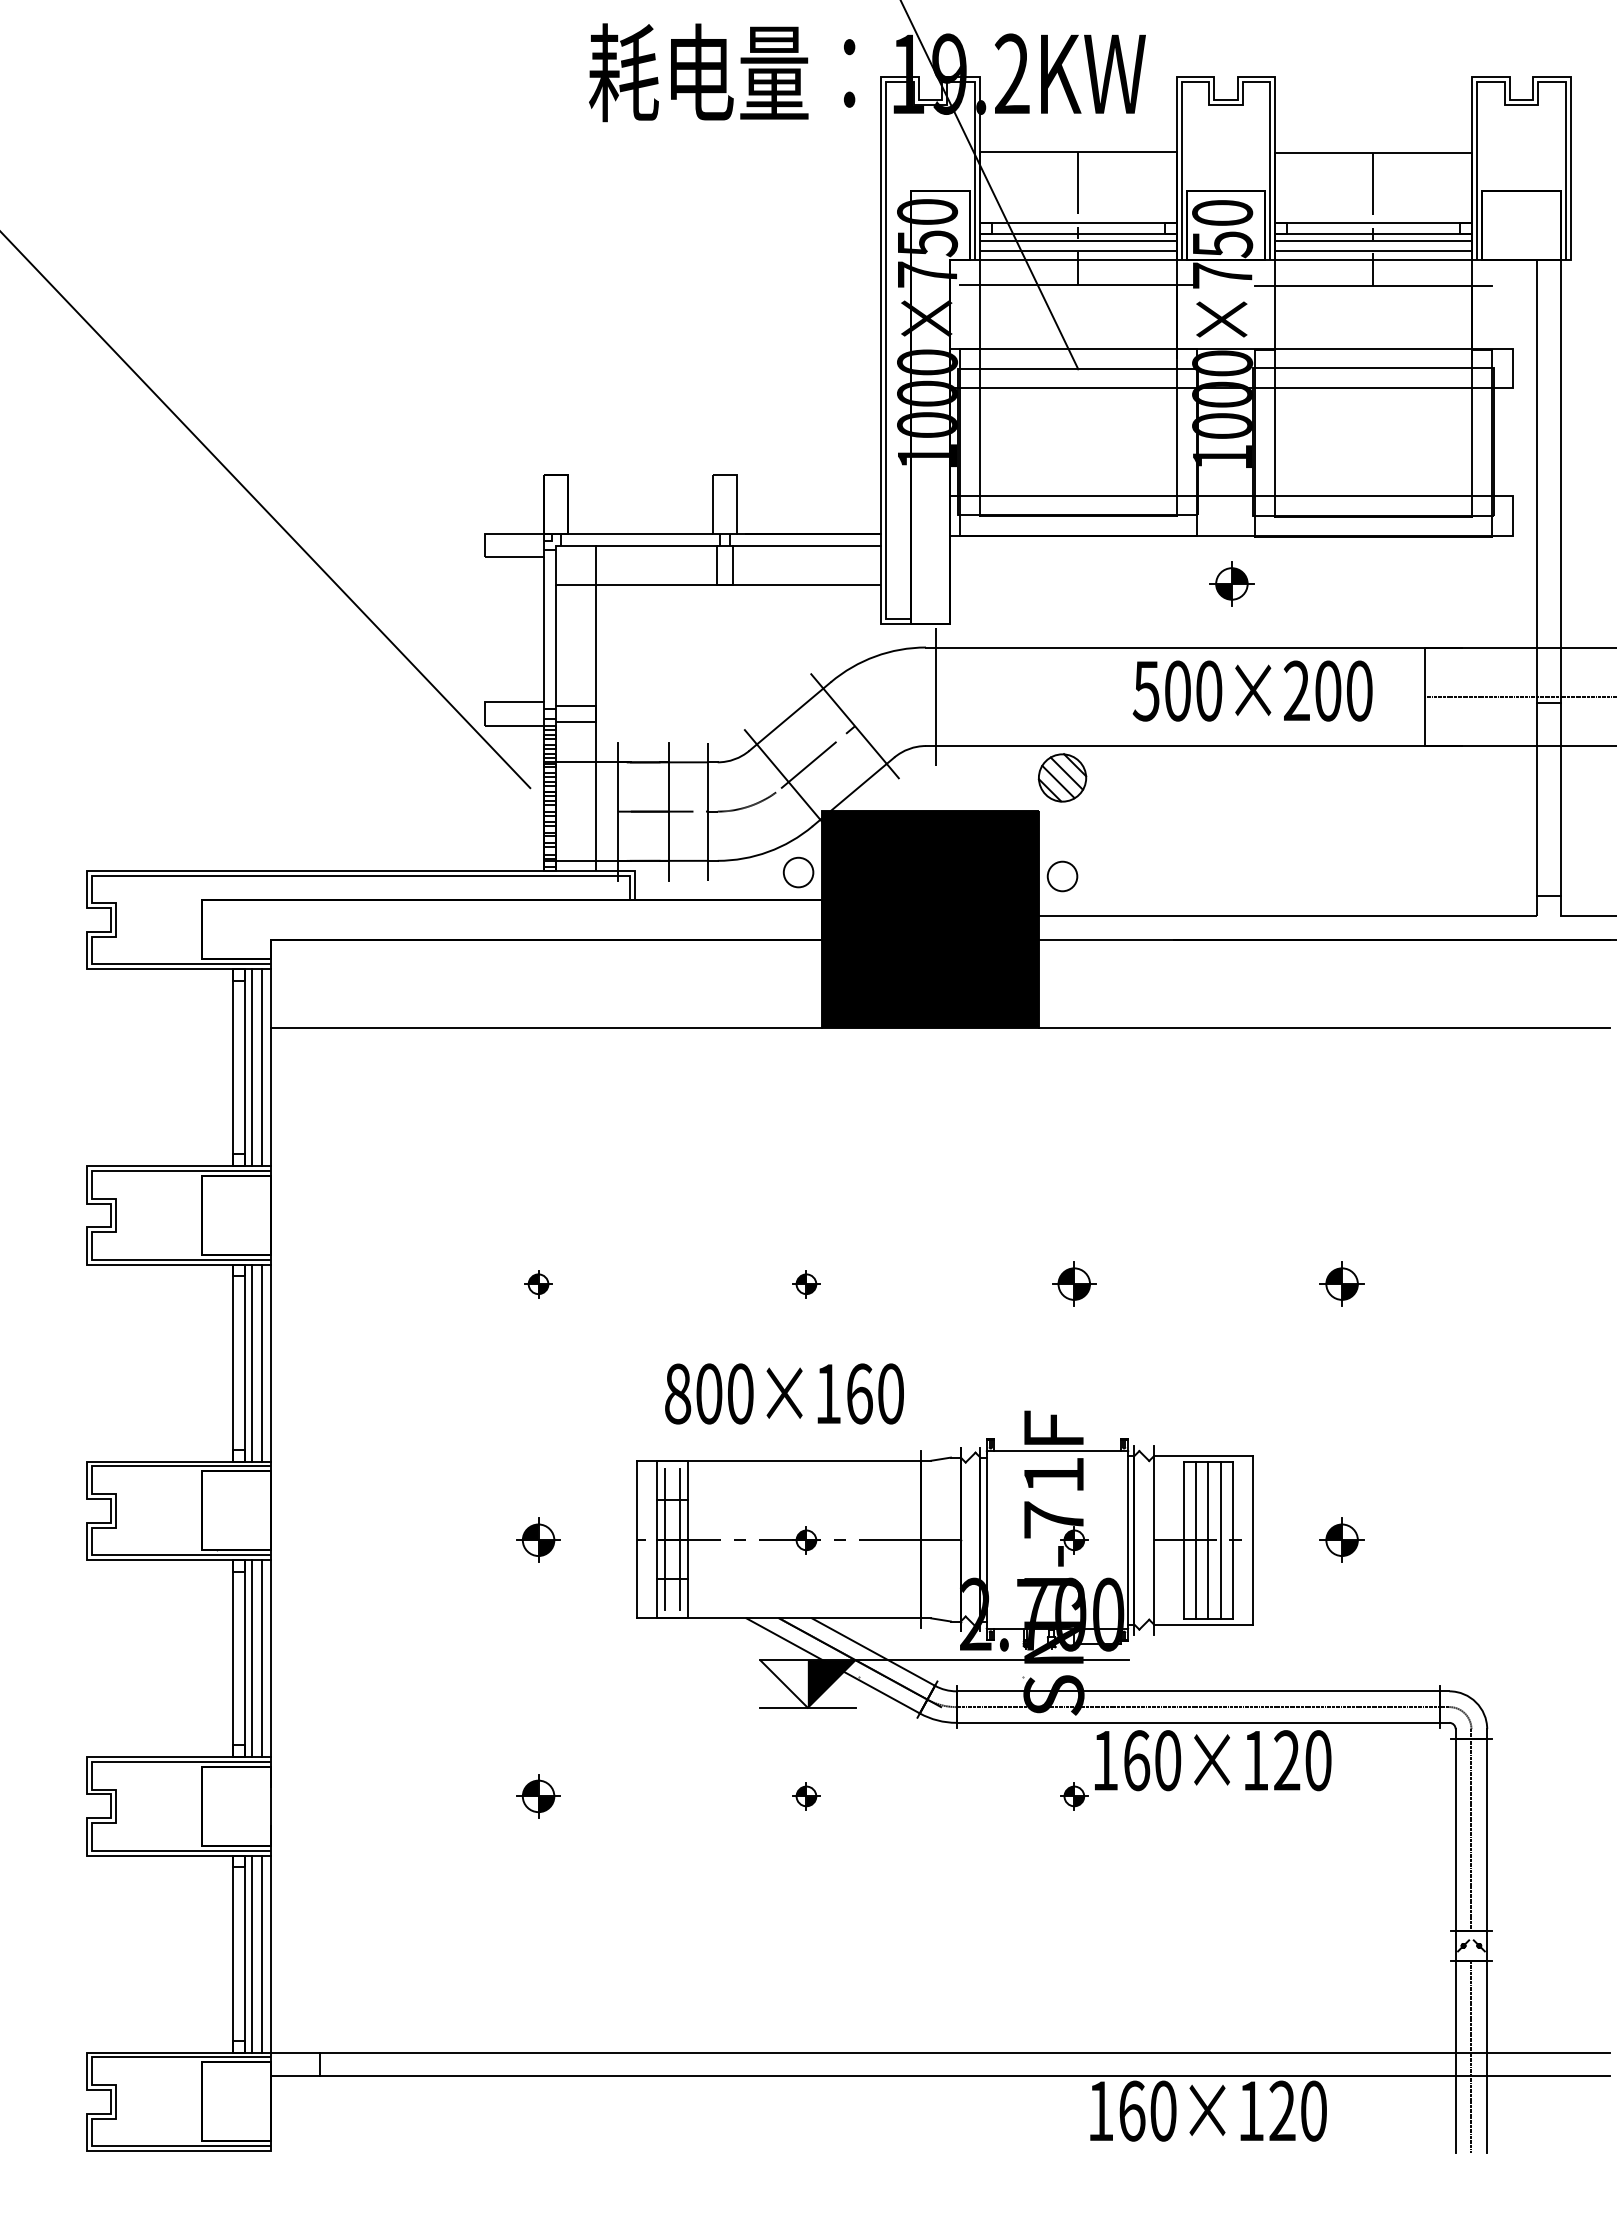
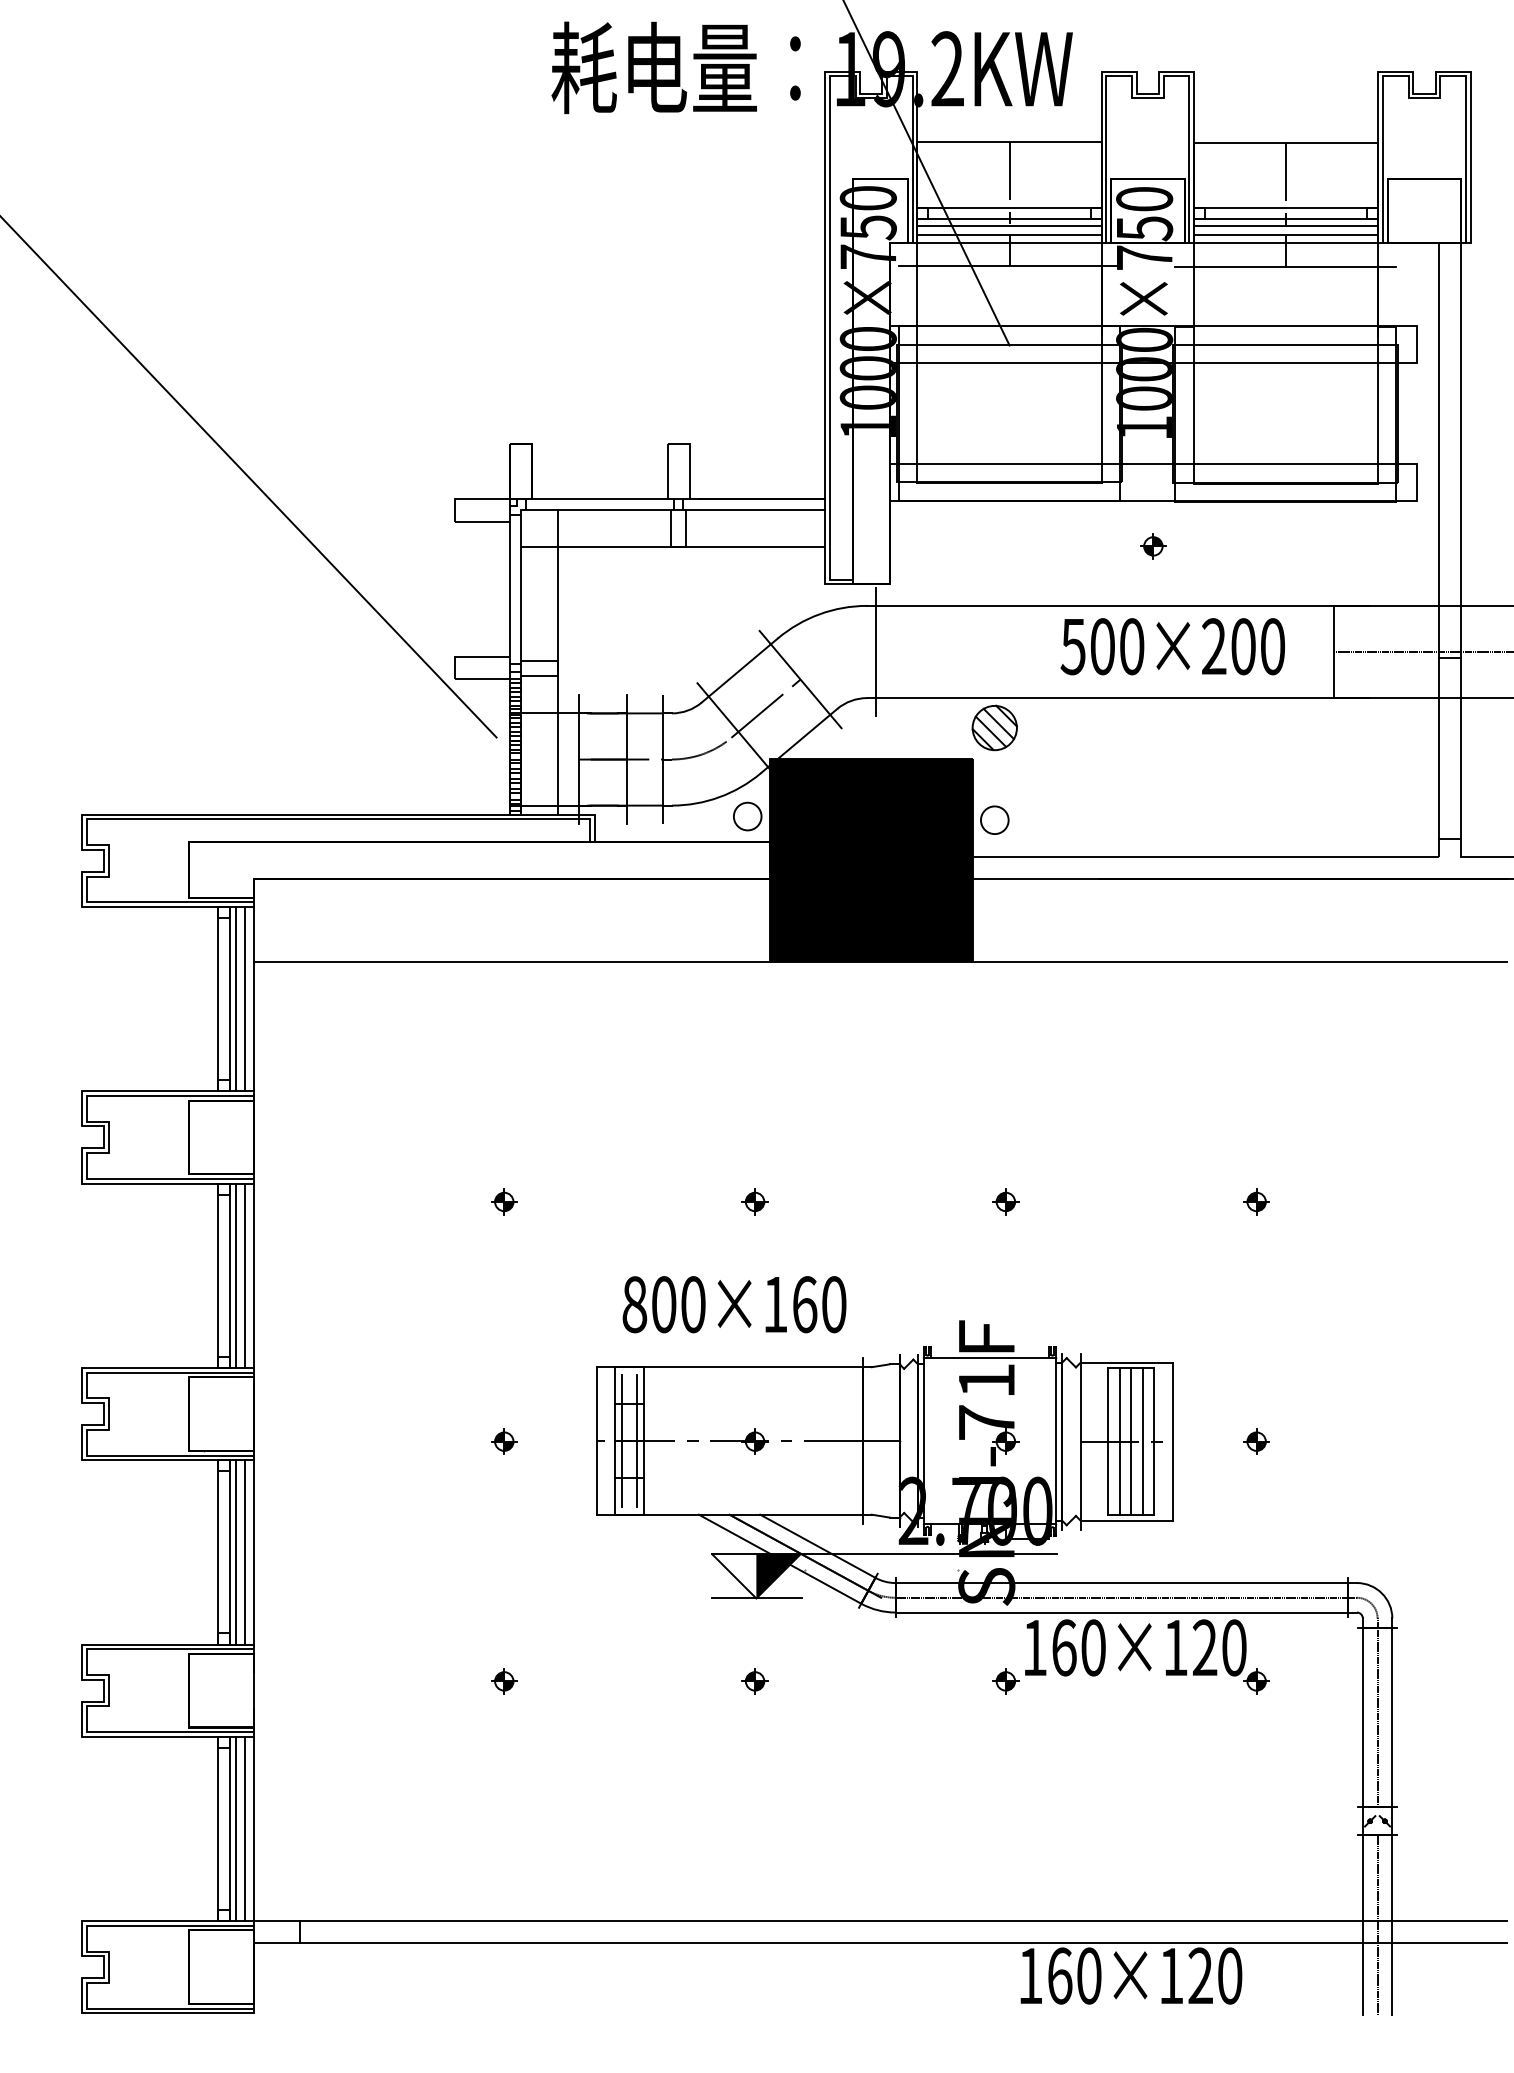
part: (1231, 583) -> (1152, 545), size x0.62
part: (1074, 1284) -> (1006, 1202), size x0.62
part: (1342, 1284) -> (1256, 1202), size x0.62
part: (538, 1540) -> (504, 1441), size x0.62
part: (1342, 1540) -> (1256, 1441), size x0.62
part: (538, 1796) -> (504, 1681), size x0.62
part: (1342, 1796) -> (1256, 1681), added

